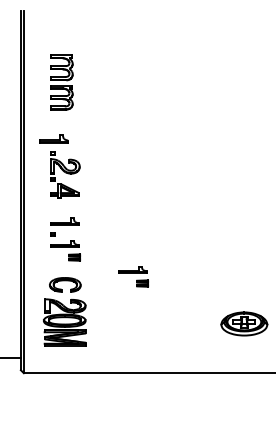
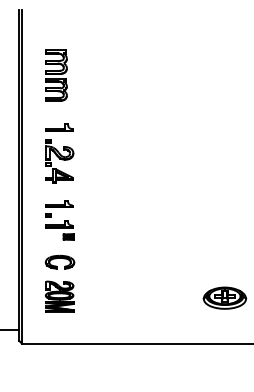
part: (53, 138) -> (59, 127), moved
part: (133, 276) -> (122, 254), removed
part: (64, 322) -> (59, 296), size x0.71

